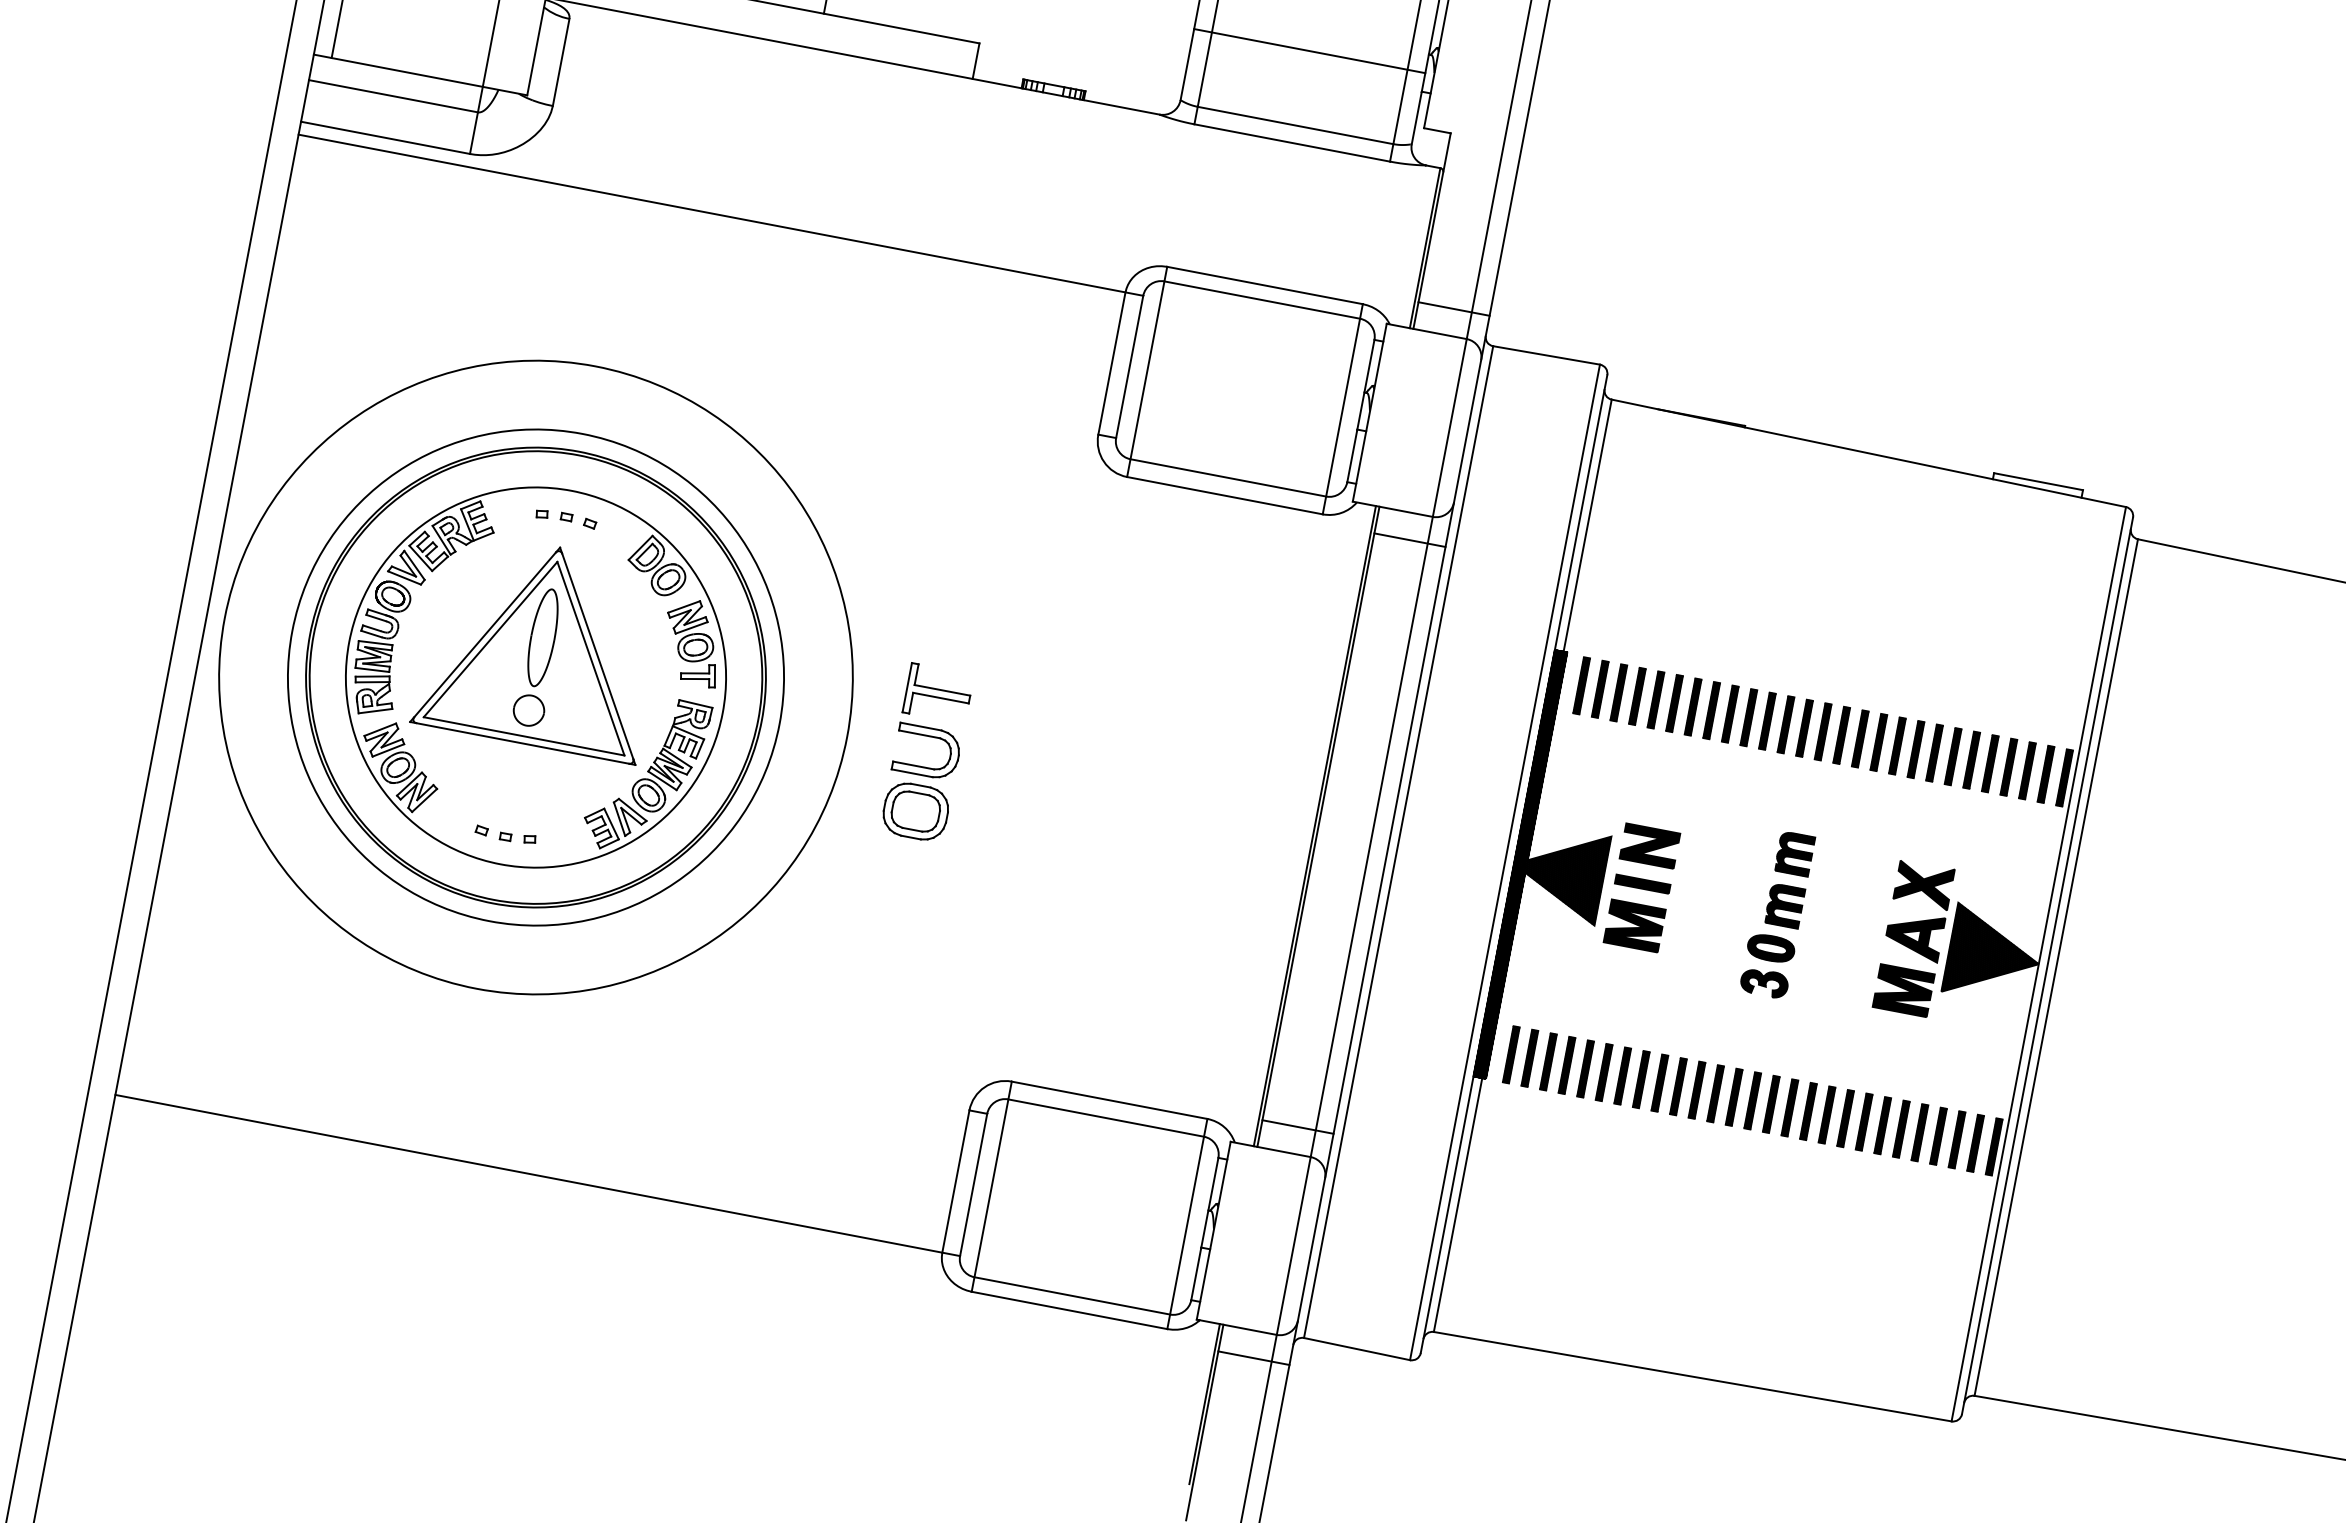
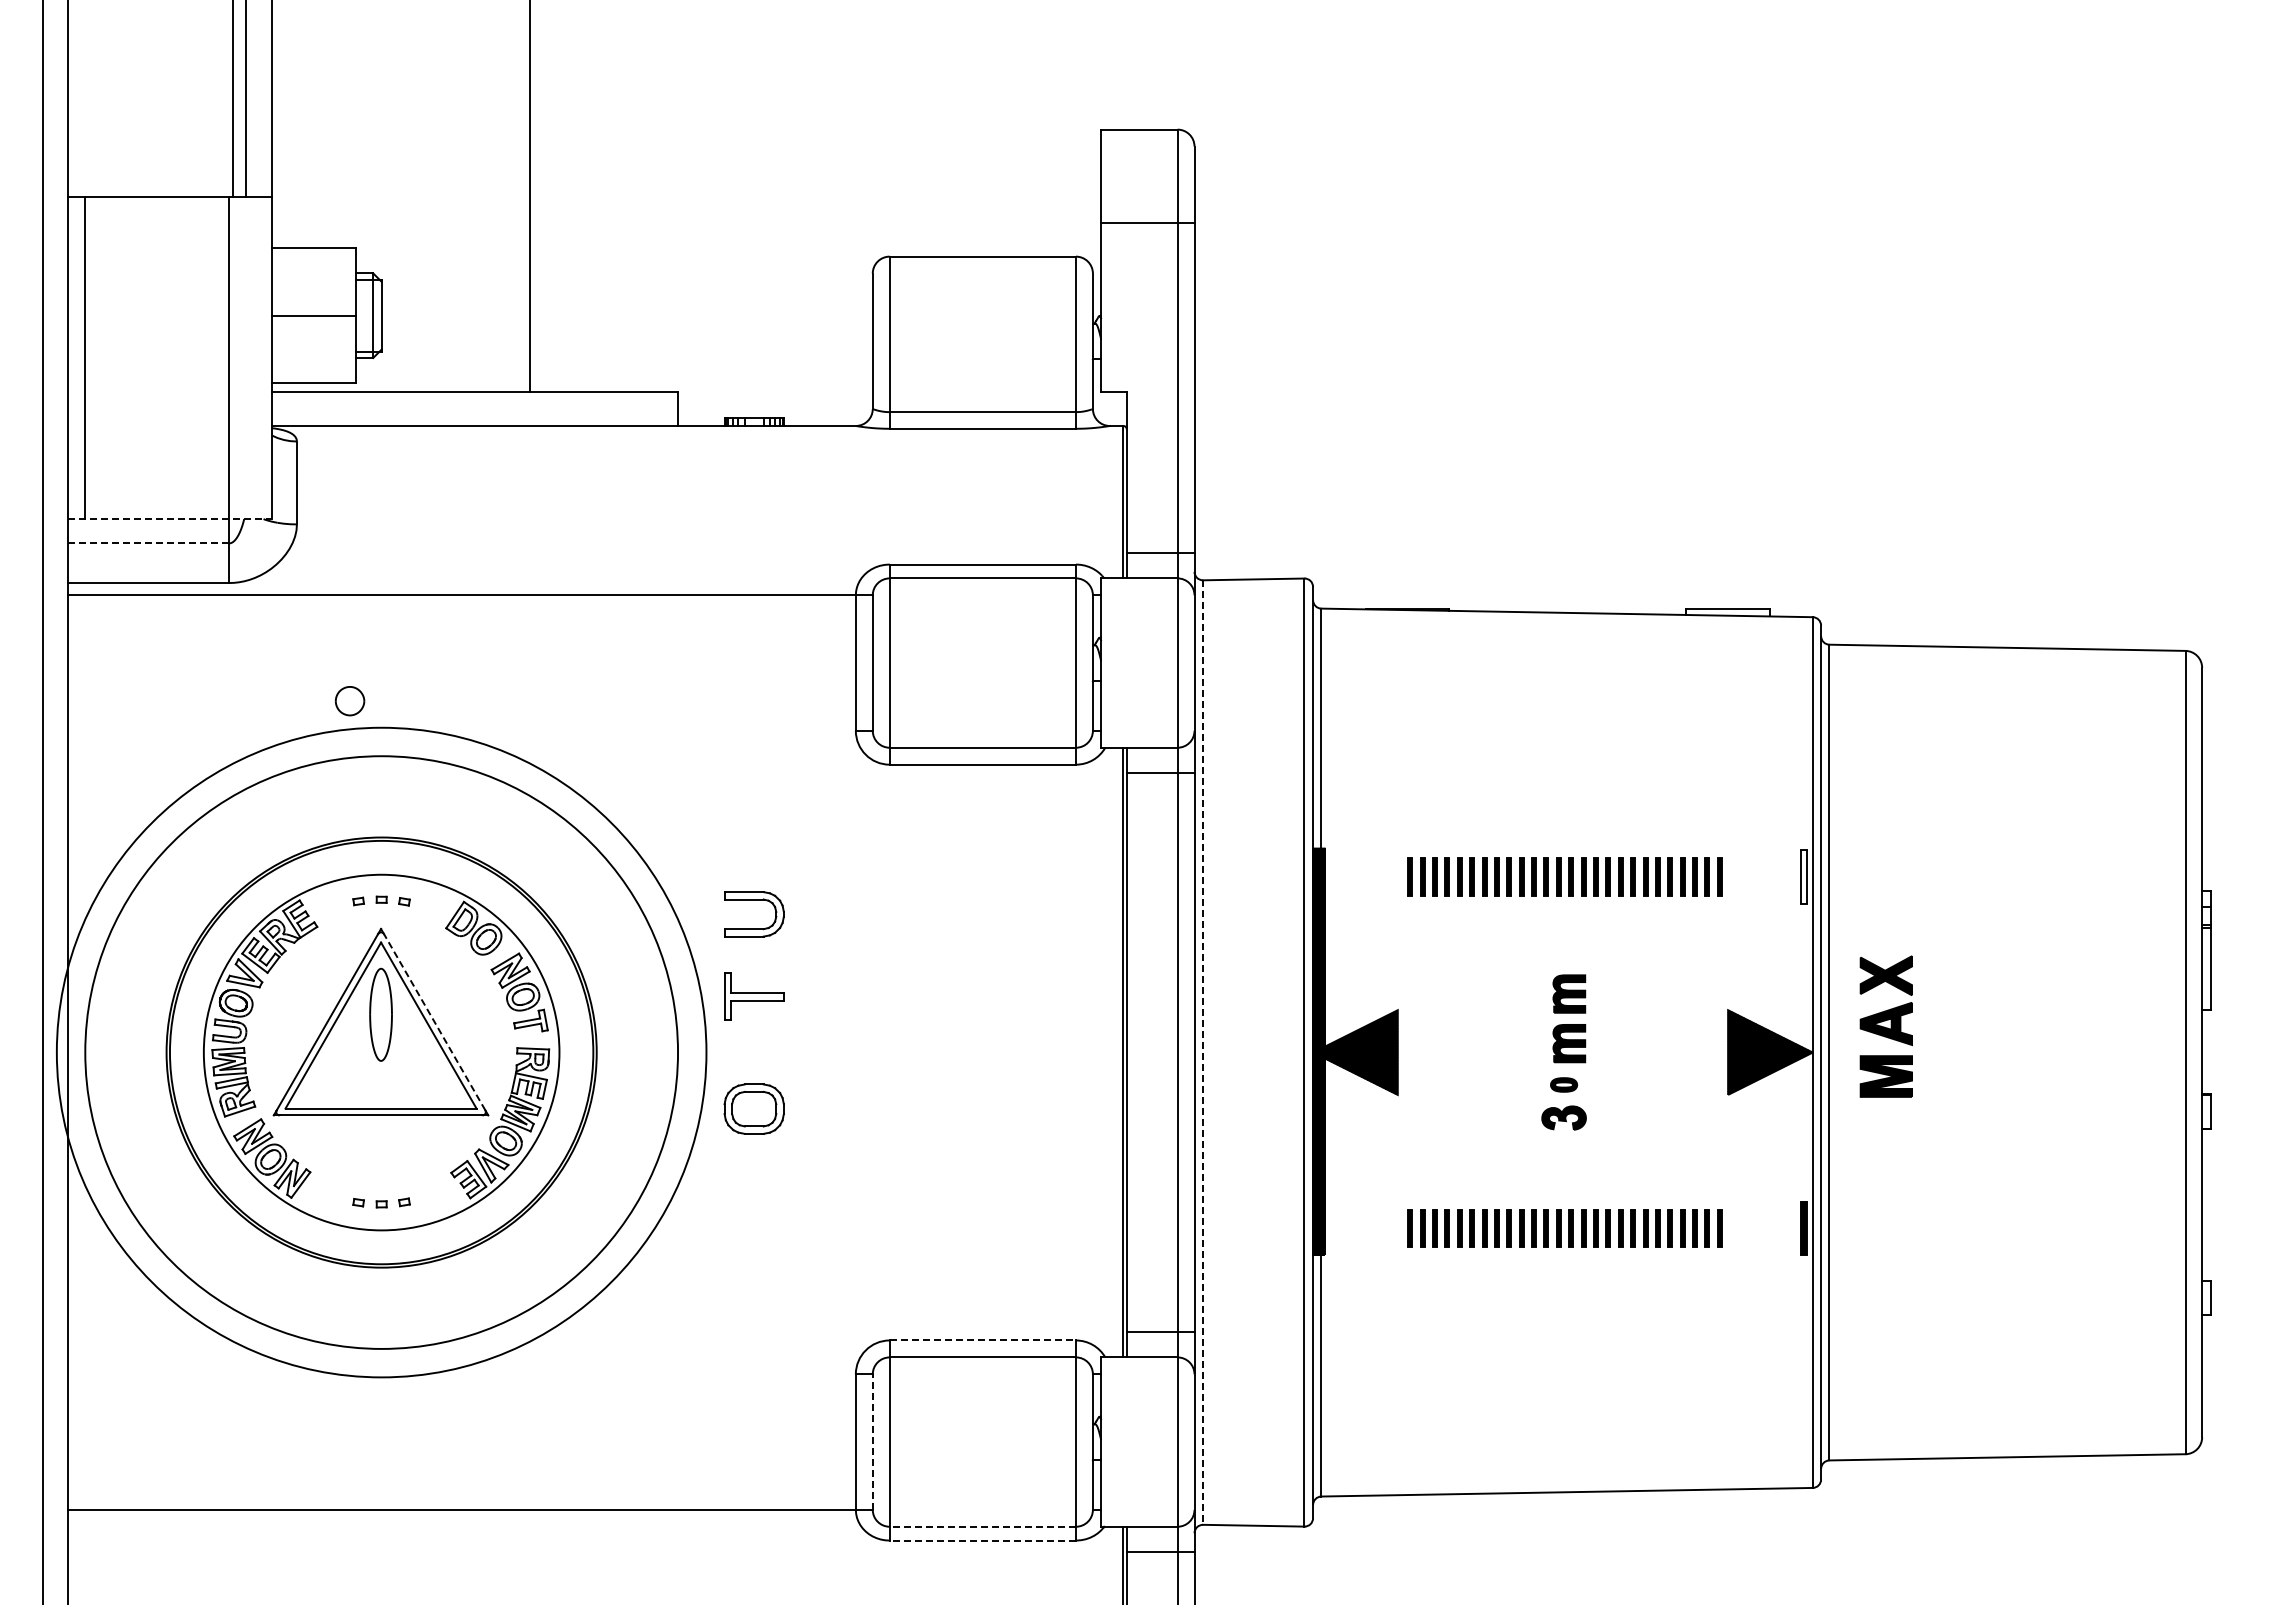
line: (1309, 51) -> (982, 341), removed
line: (419, 75) -> (169, 519), solid -> dashed
line: (394, 96) -> (149, 543), solid -> dashed
line: (597, 656) -> (434, 1022), solid -> dashed
circle: (535, 677) -> (381, 1052), size x1.4
part: (528, 710) -> (349, 701), moved
part: (1813, 729) -> (1564, 876), size x0.7
part: (930, 737) -> (754, 900), moved
hatch: (2064, 777) -> (1803, 876), removed
line: (1398, 843) -> (1203, 1053), solid -> dashed
part: (1641, 887) -> (1434, 1051), removed
part: (1912, 937) -> (1885, 1026), moved
part: (1770, 947) -> (1563, 1084), size x0.6
part: (1742, 1099) -> (1564, 1228), size x0.7
line: (1110, 1100) -> (983, 1340), solid -> dashed
line: (973, 1185) -> (872, 1442), solid -> dashed
line: (1071, 1295) -> (982, 1526), solid -> dashed
line: (1069, 1310) -> (982, 1540), solid -> dashed

